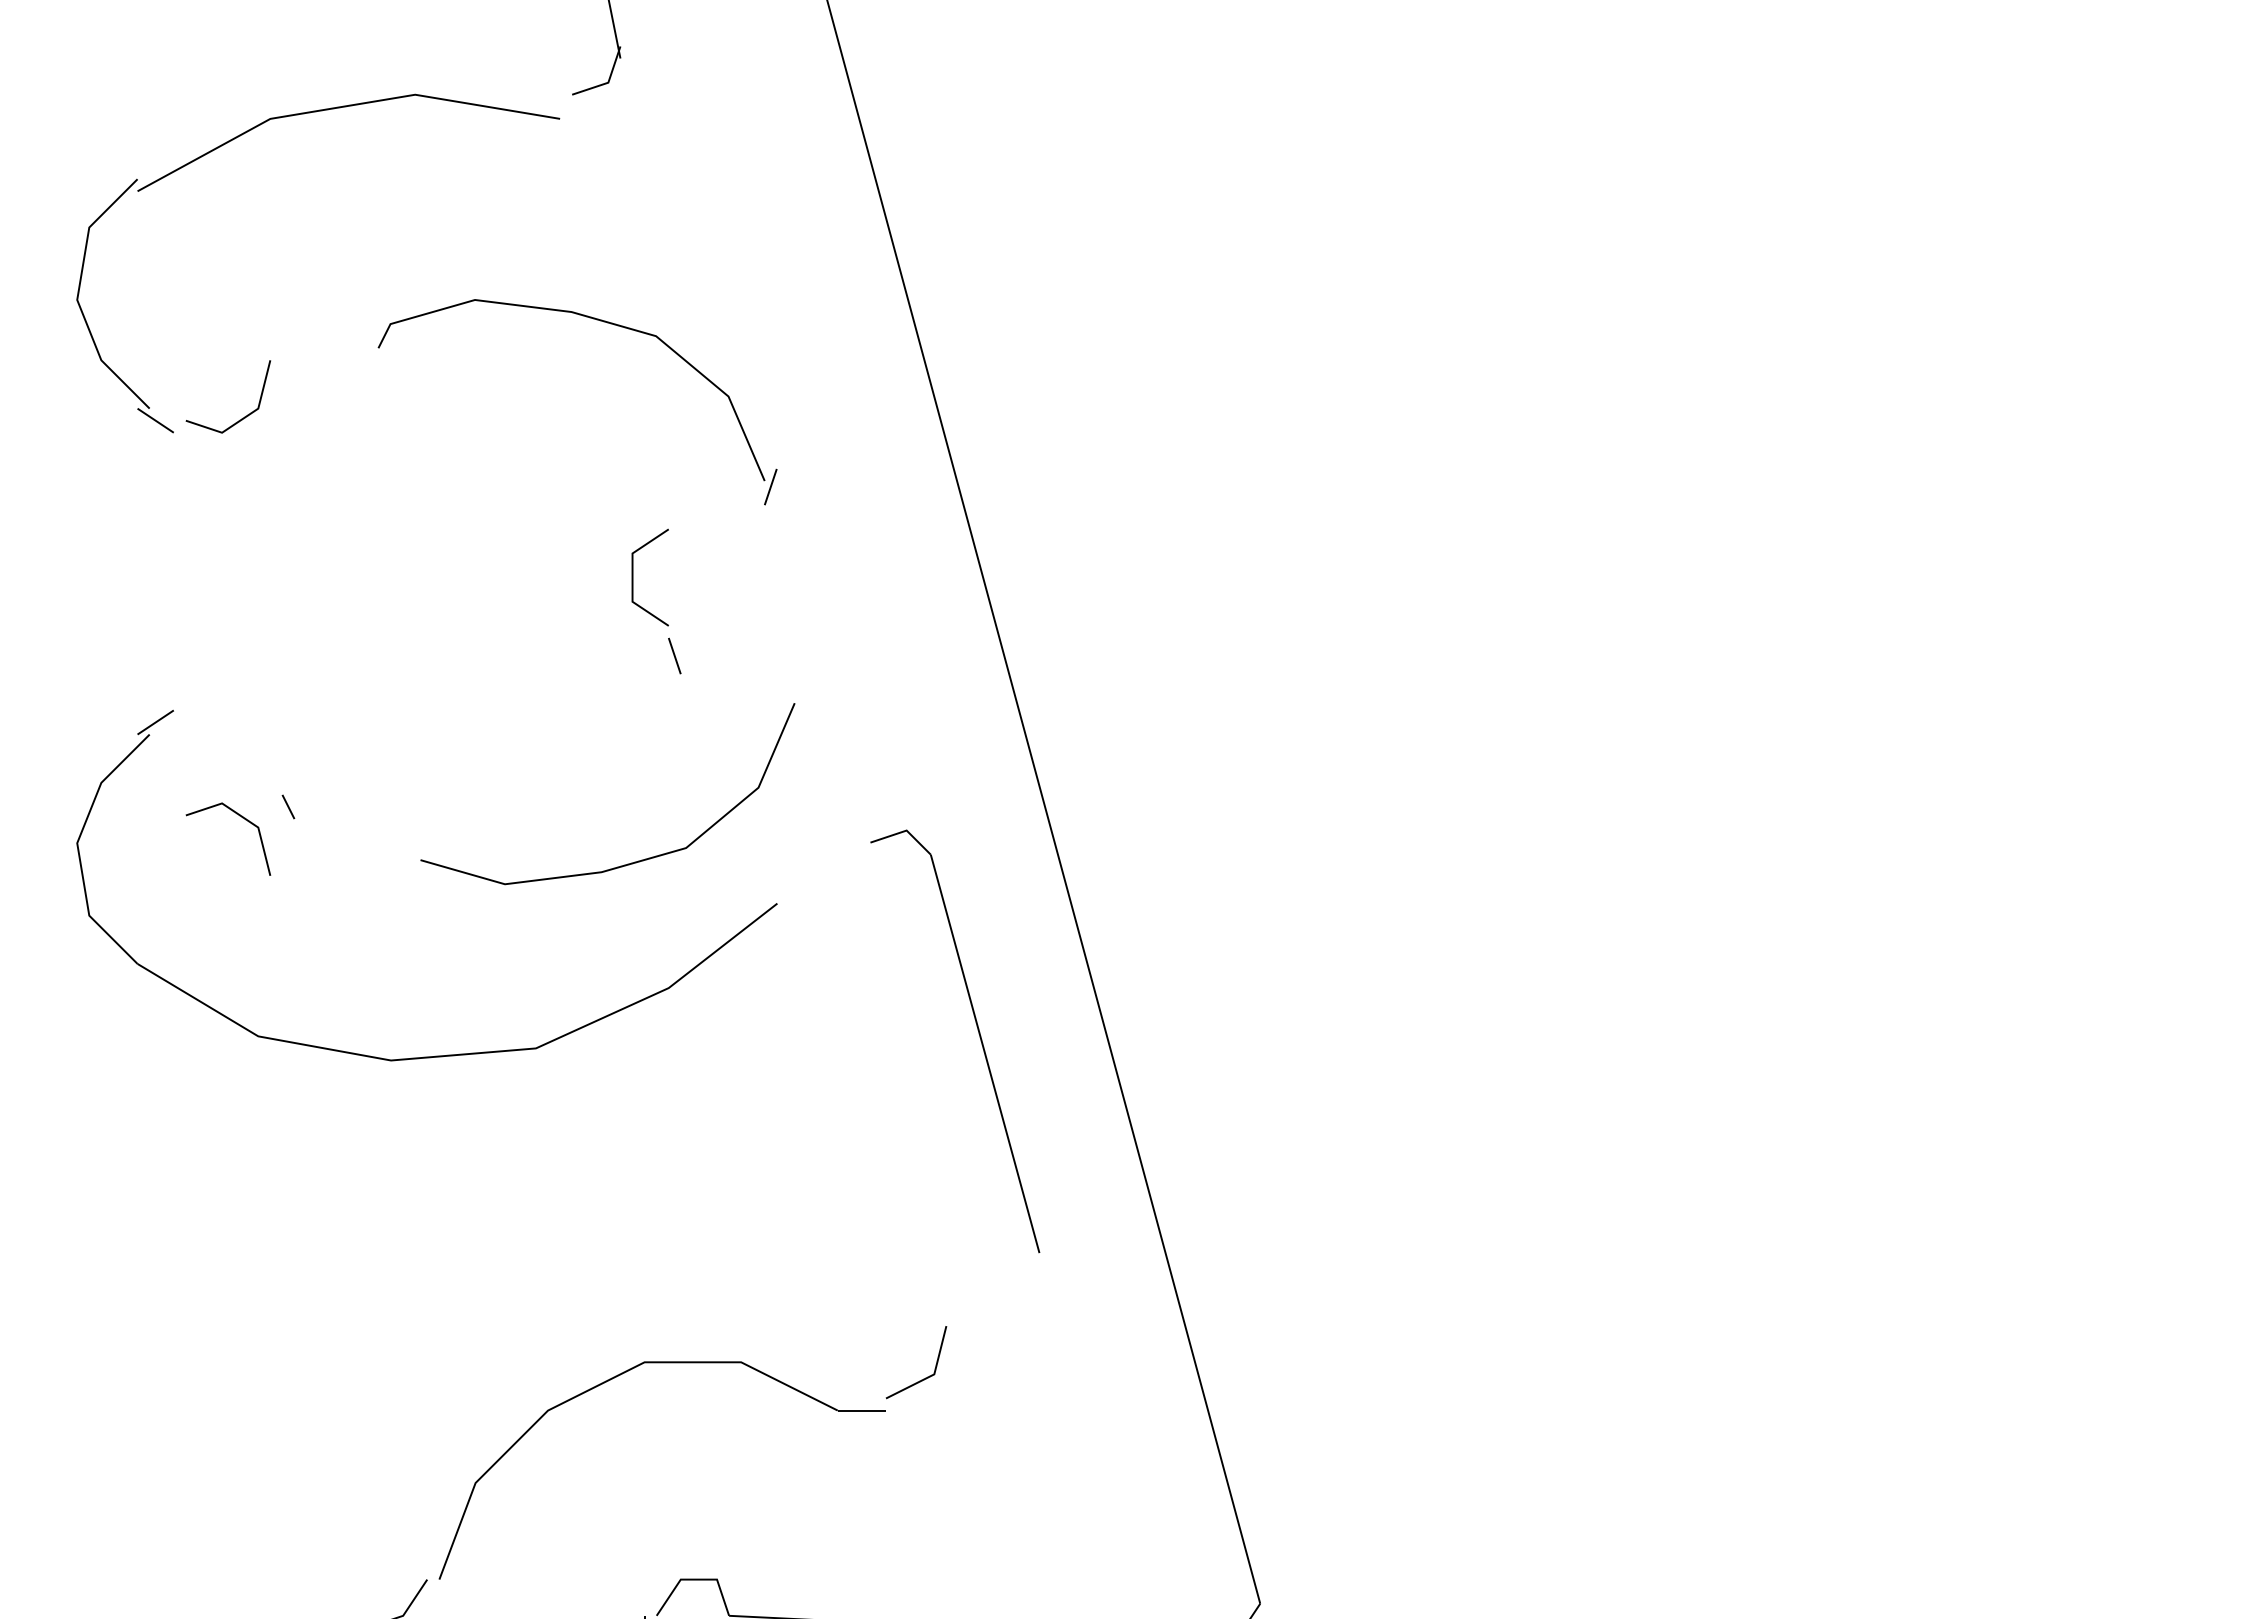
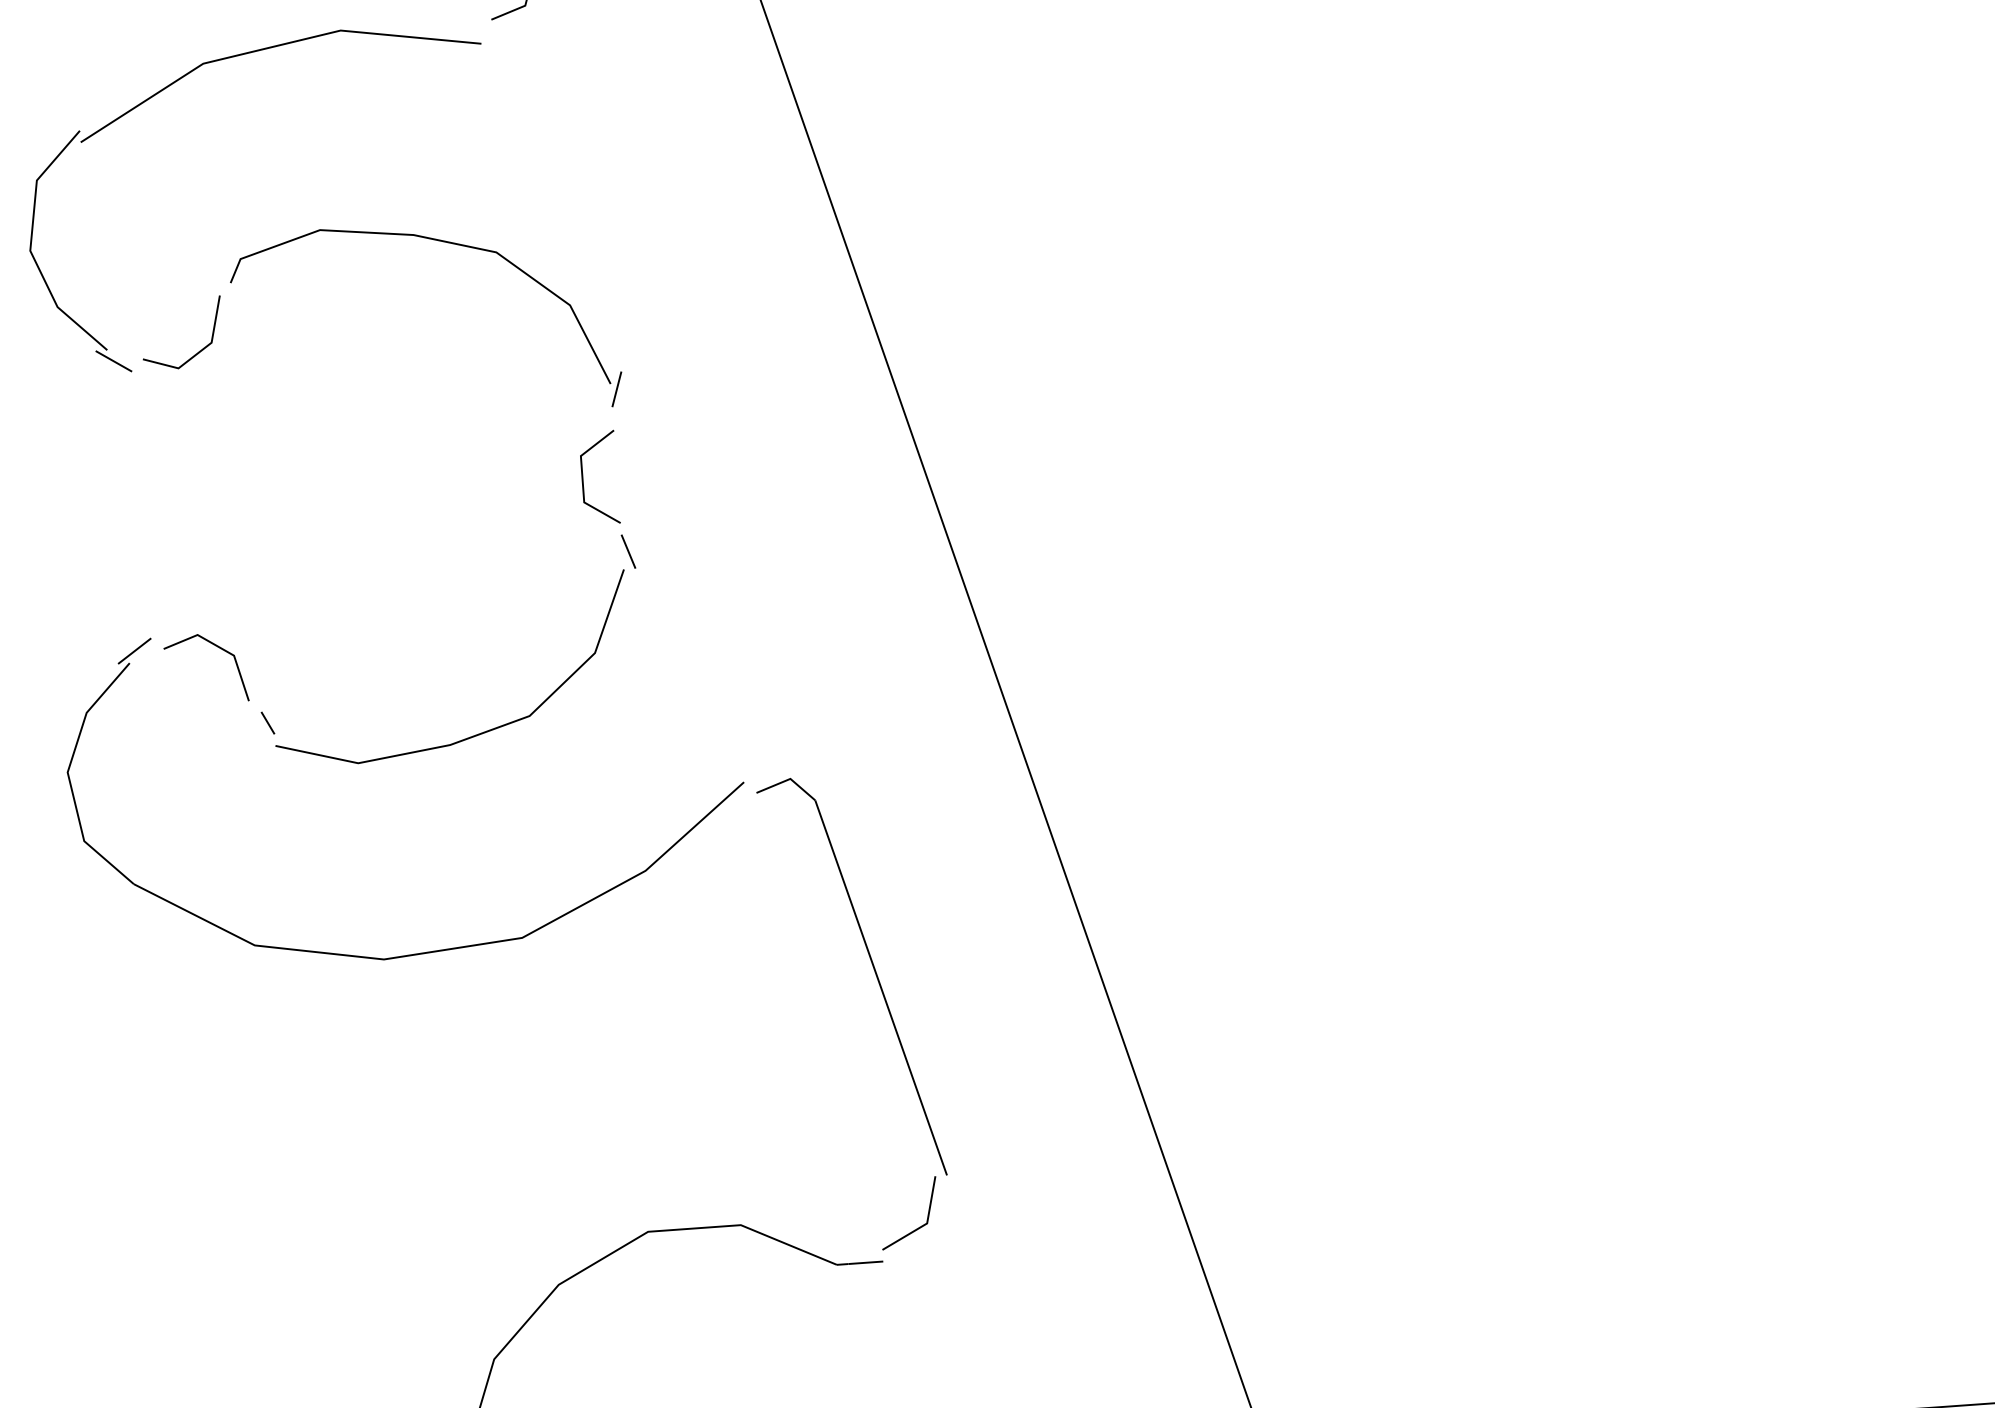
part: (603, 322) -> (444, 242), moved
curve: (242, 818) -> (218, 648), moved
curve: (627, 863) -> (474, 734), moved
part: (978, 1034) -> (873, 969), moved

